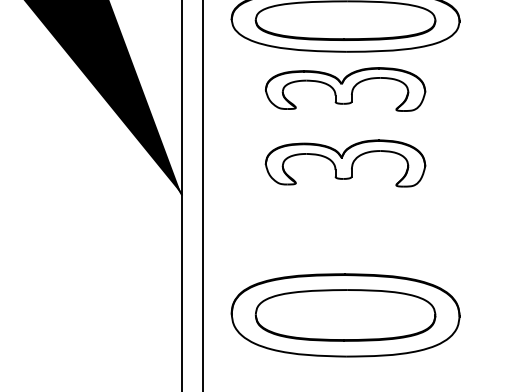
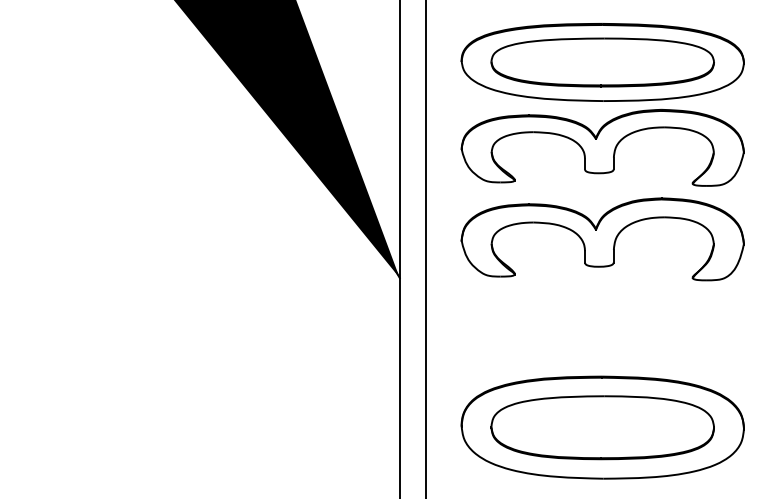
part: (345, 89) -> (602, 147), size x1.43
part: (345, 163) -> (602, 239), size x1.43

